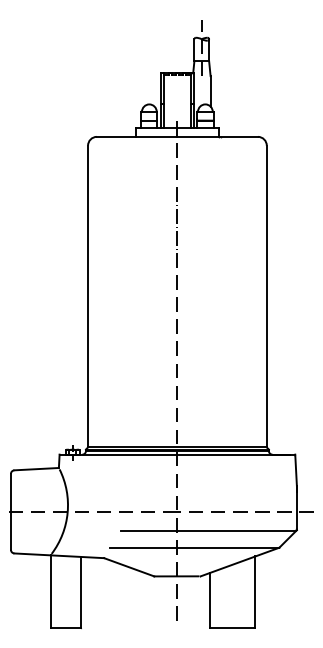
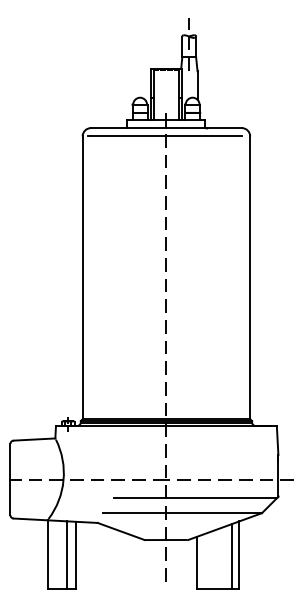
line: (175, 145) -> (164, 136), added
line: (70, 591) -> (66, 554), added
line: (247, 592) -> (232, 555), added

